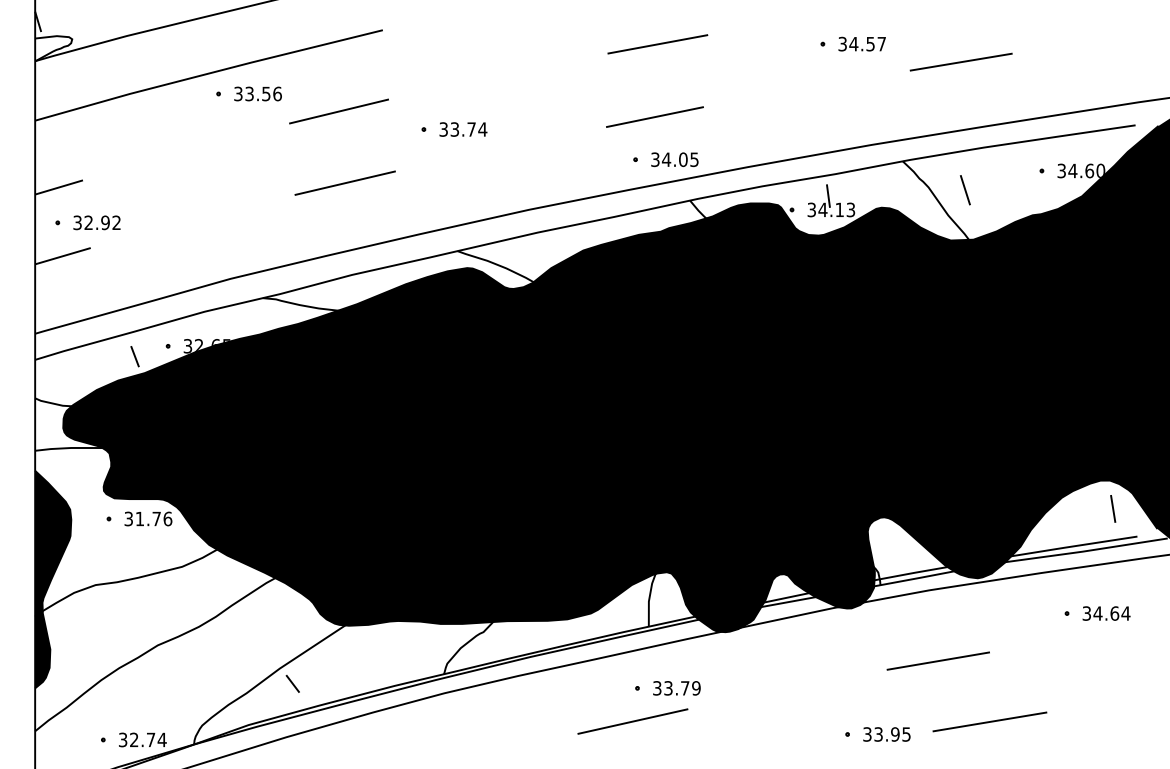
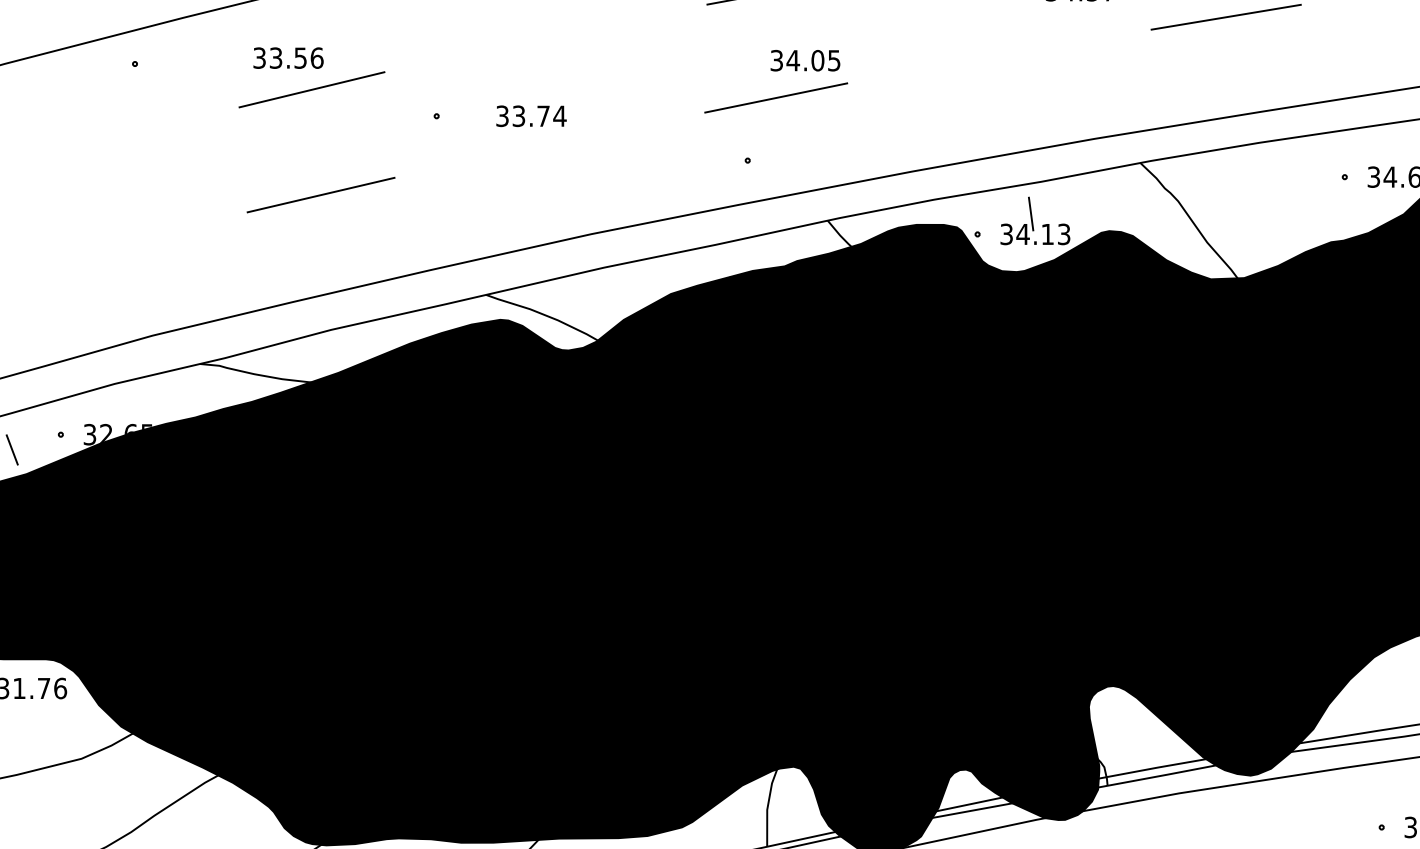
text: (257, 93) -> (287, 57), moved
text: (463, 129) -> (531, 116), moved
text: (674, 159) -> (804, 60), moved
line: (965, 190) -> (1232, 205), removed

